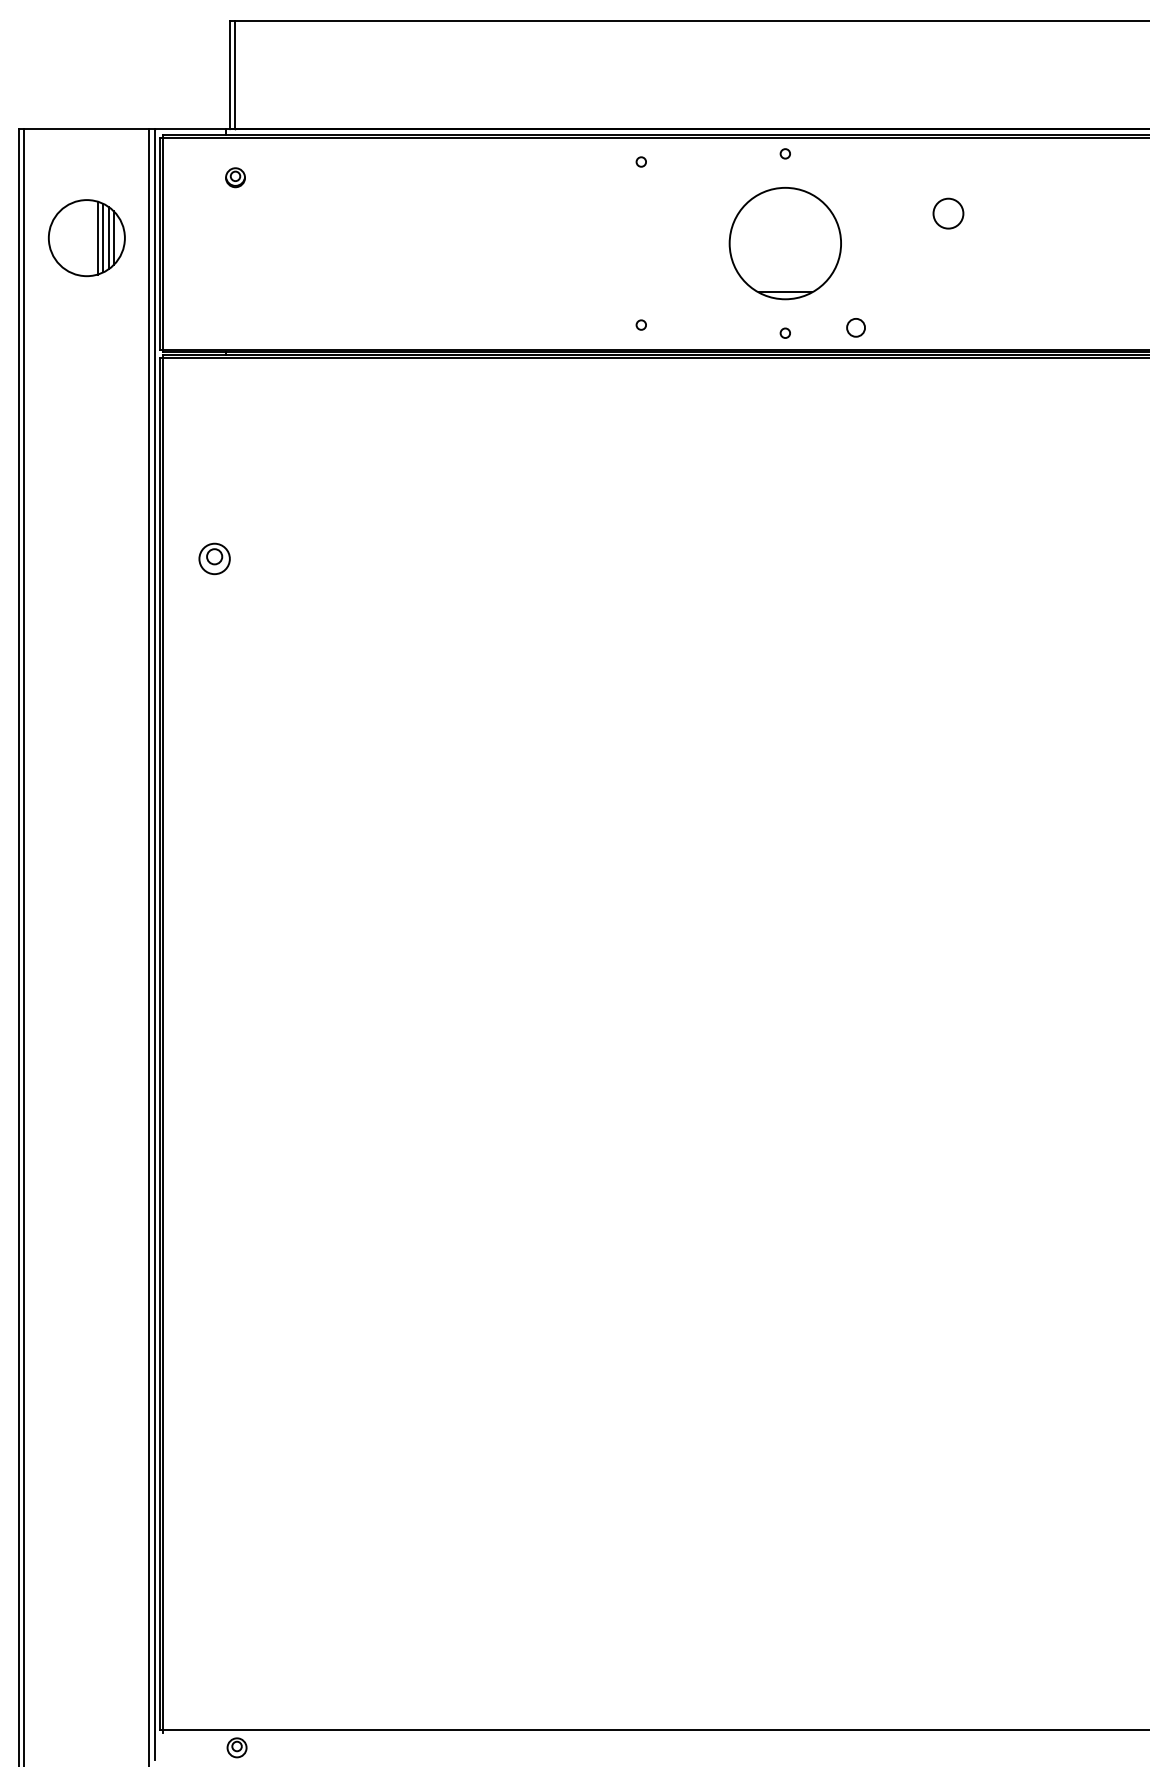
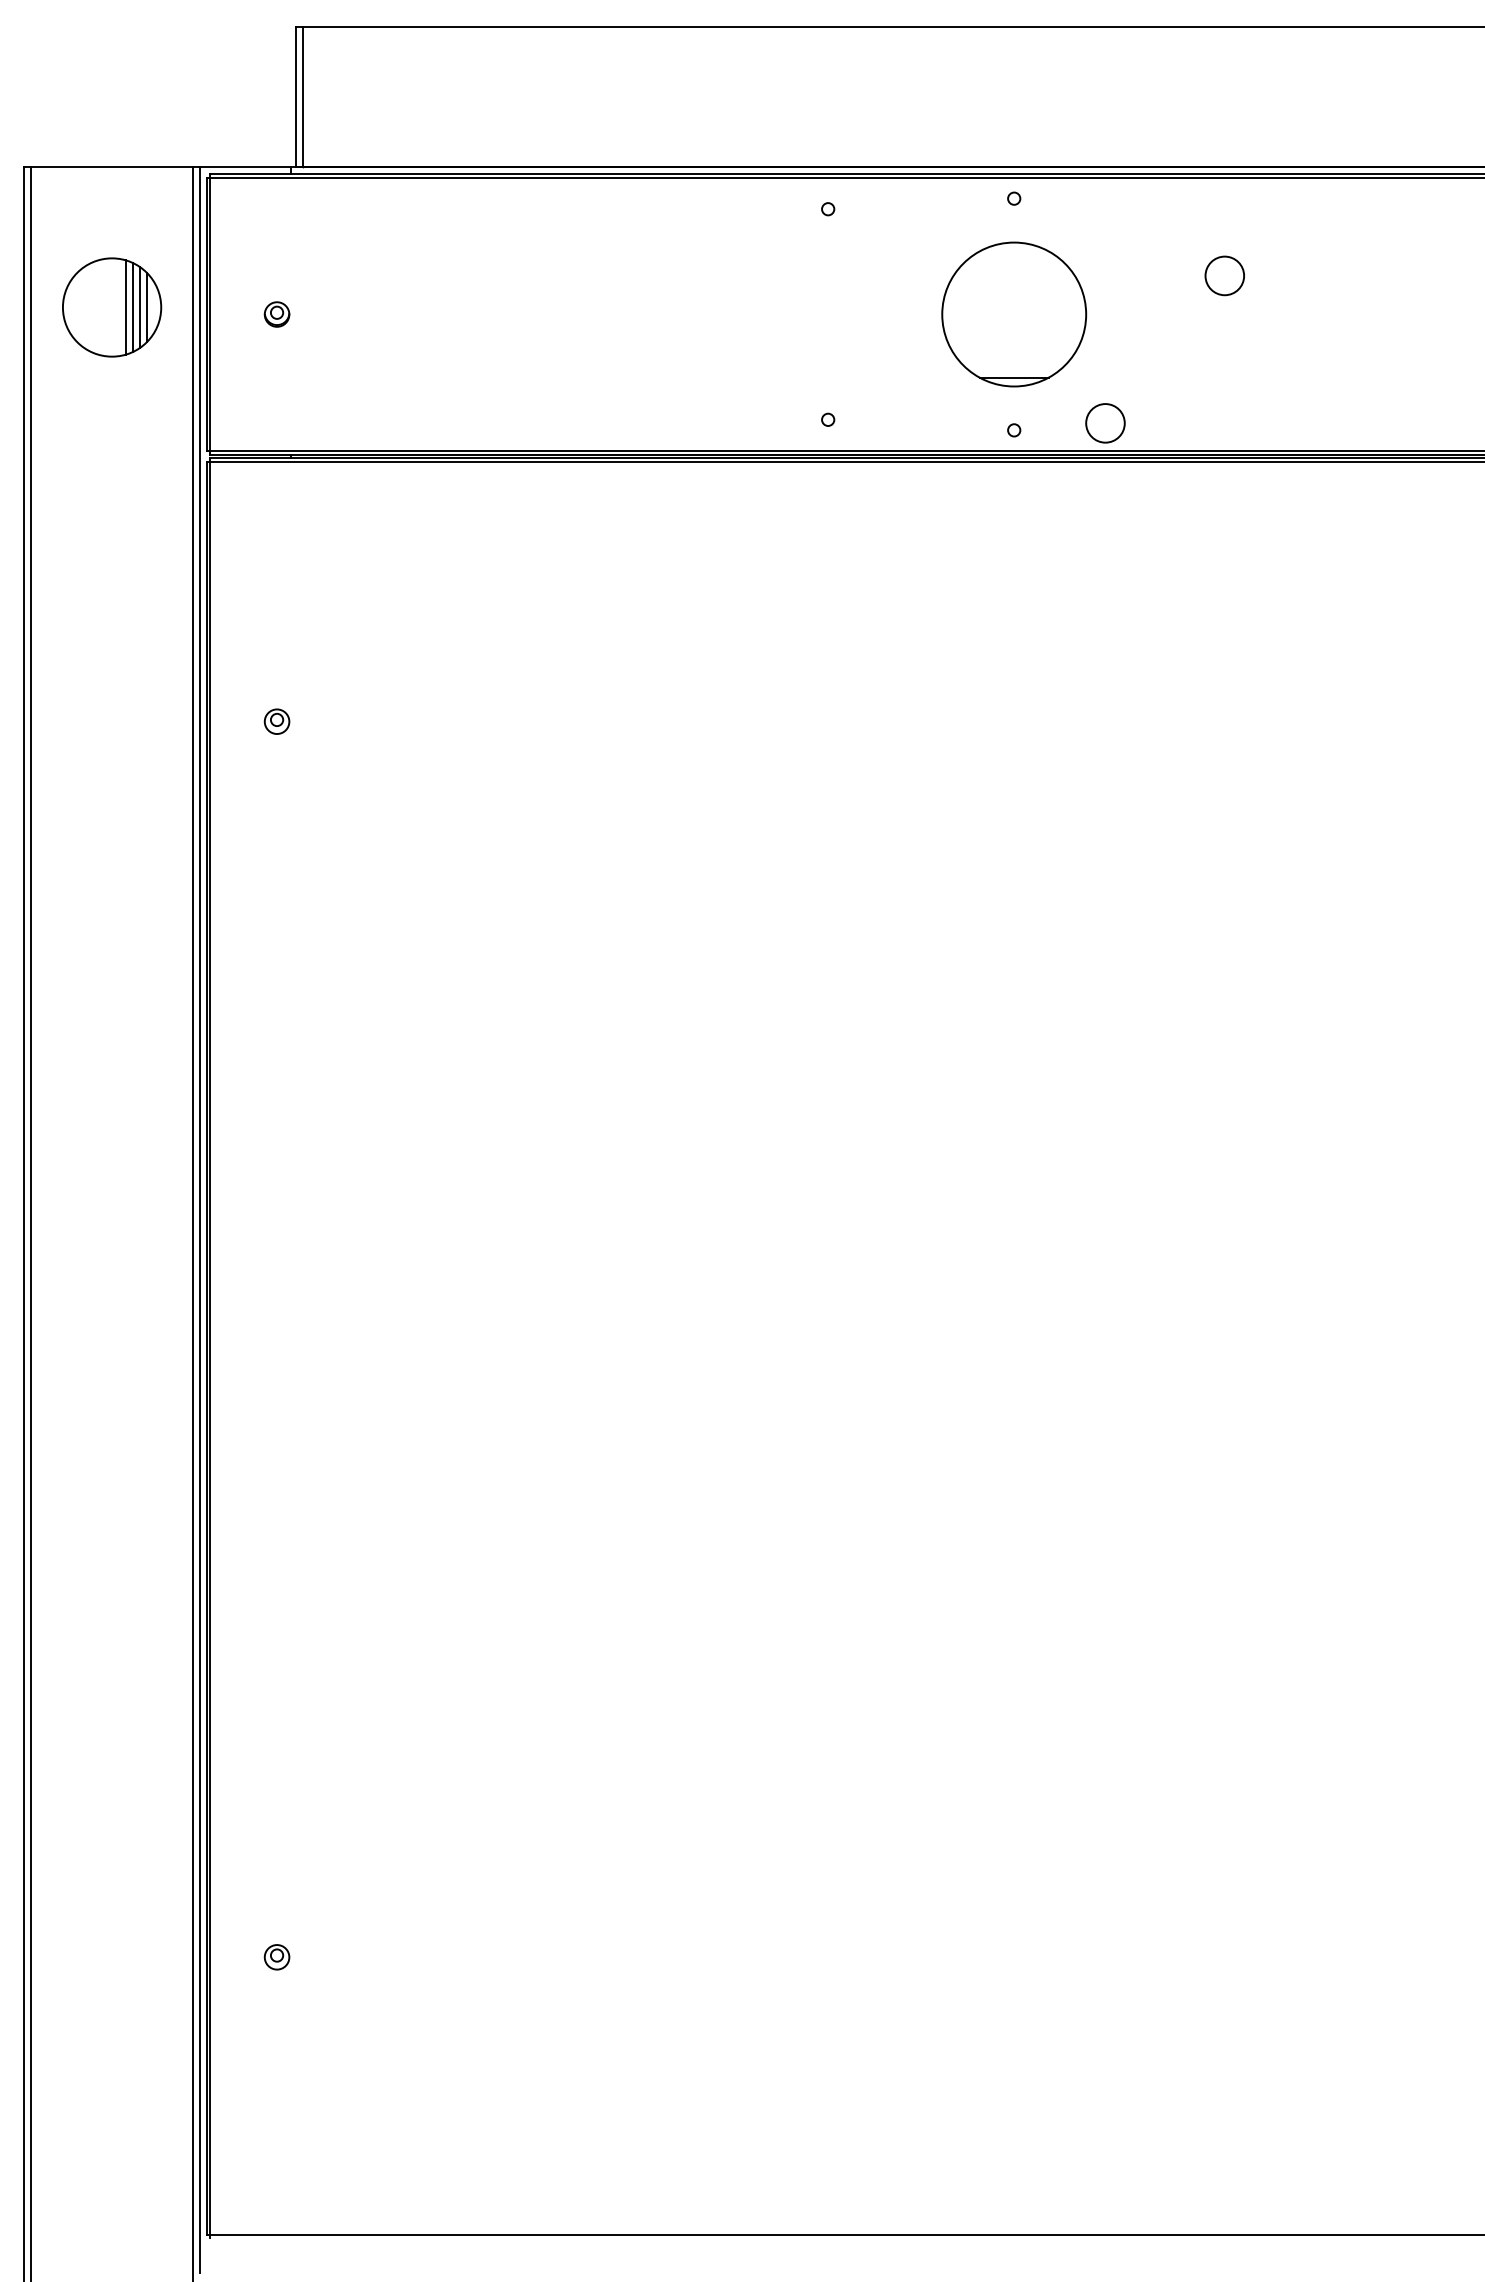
part: (235, 177) -> (276, 314), moved
circle: (856, 327) -> (1105, 423), size x1.67
part: (214, 558) -> (276, 721), size x0.62
part: (236, 1748) -> (276, 1957), moved

